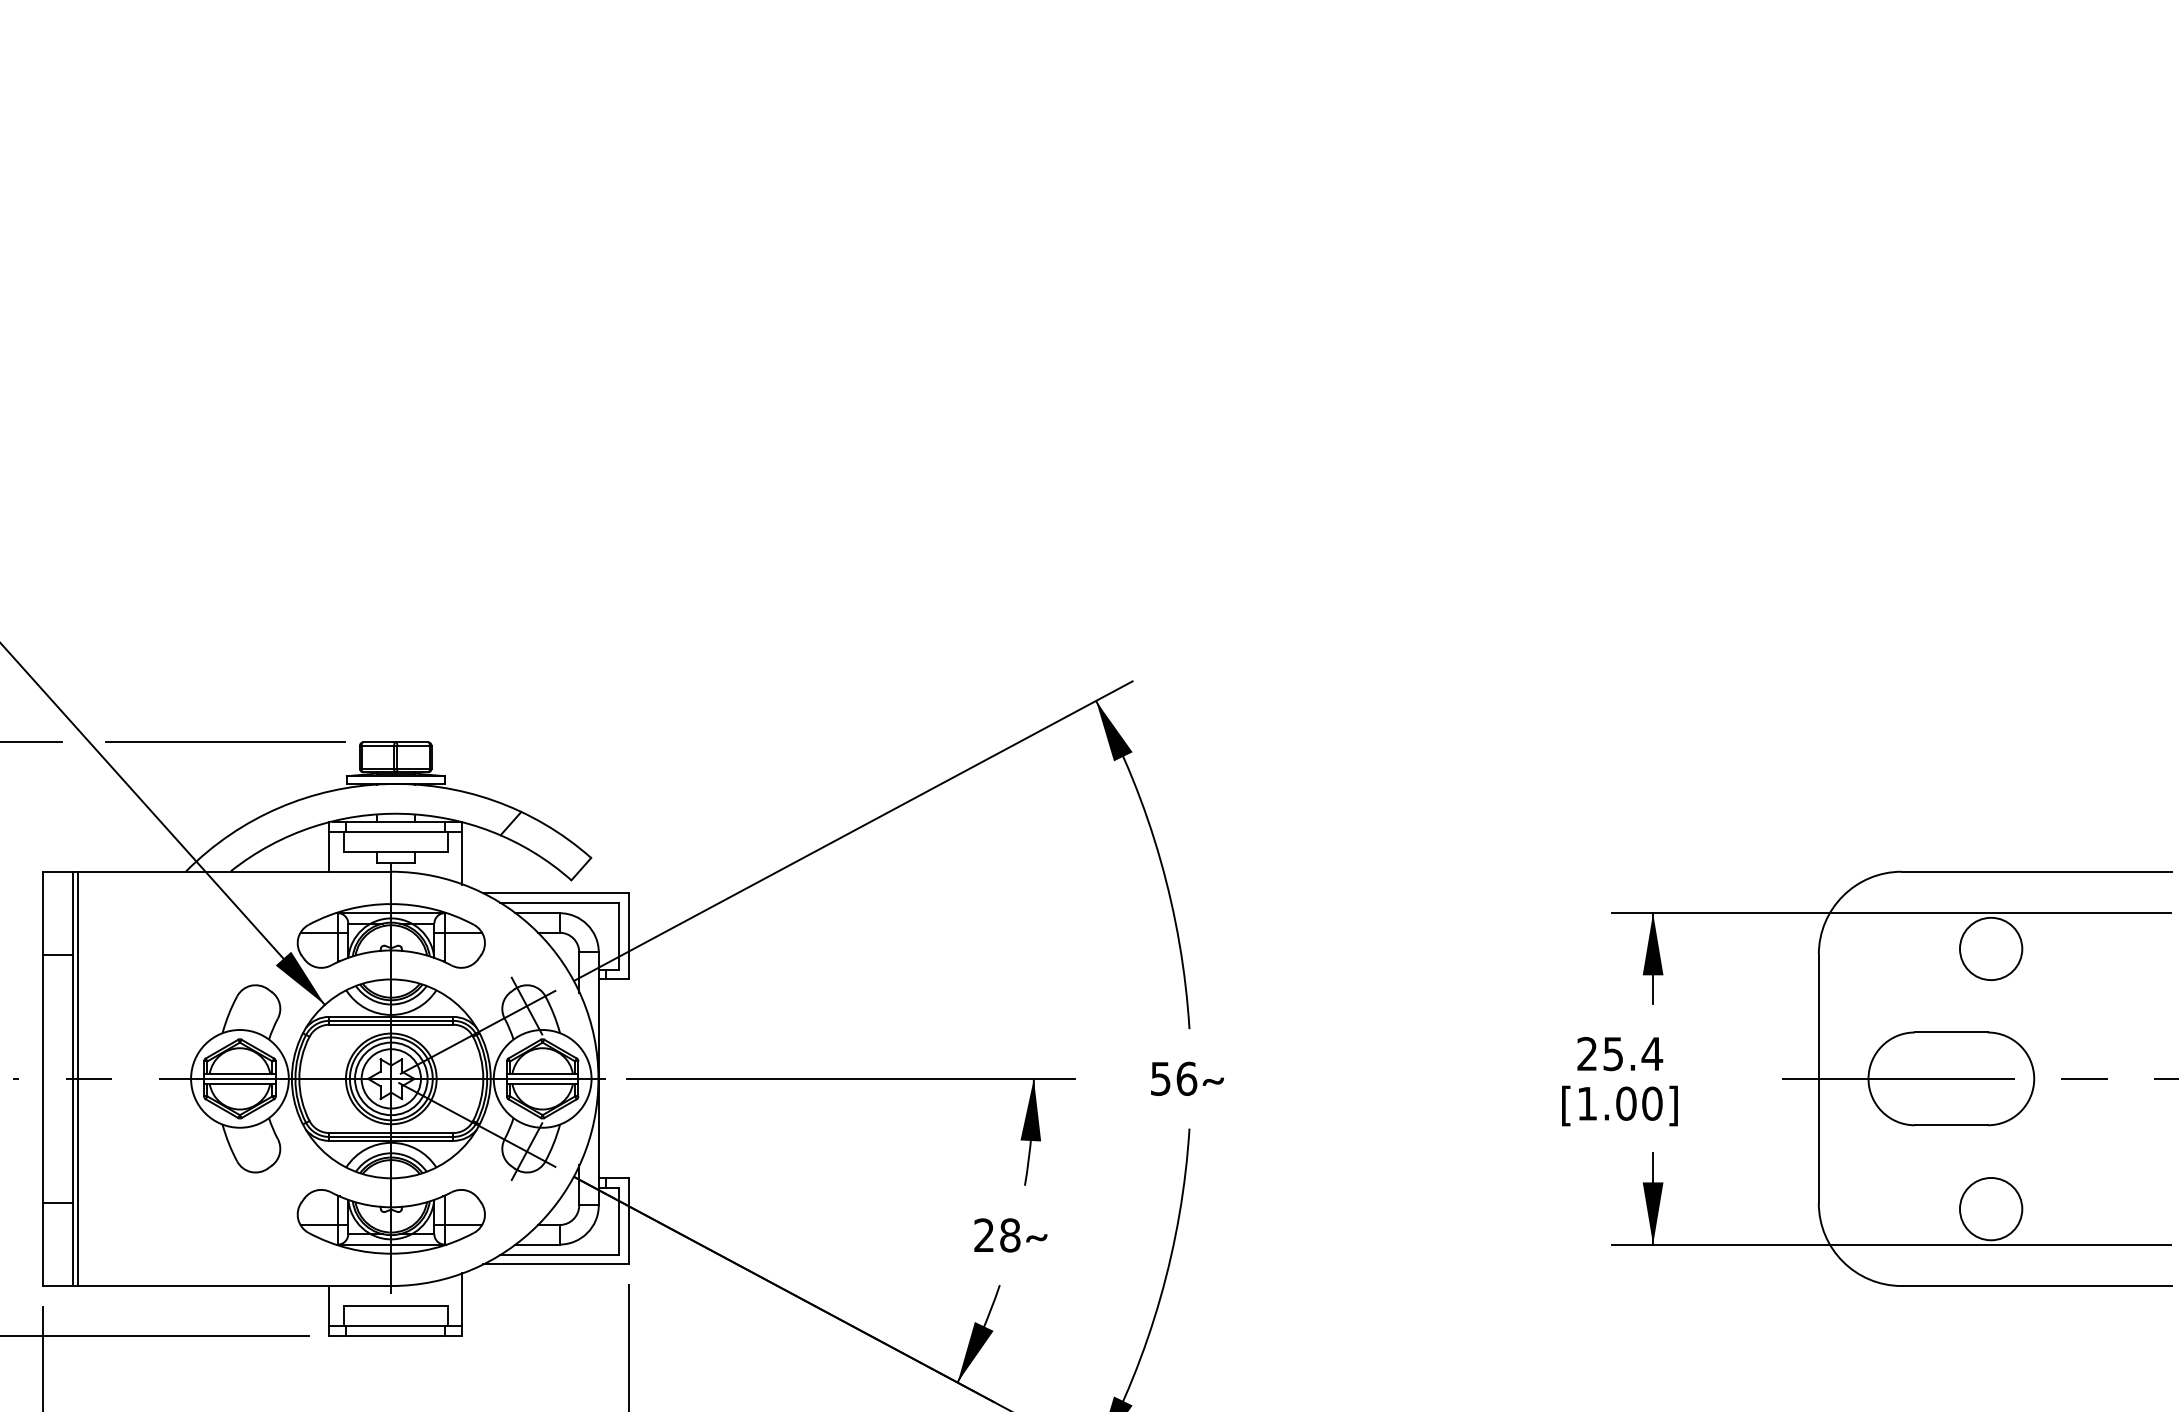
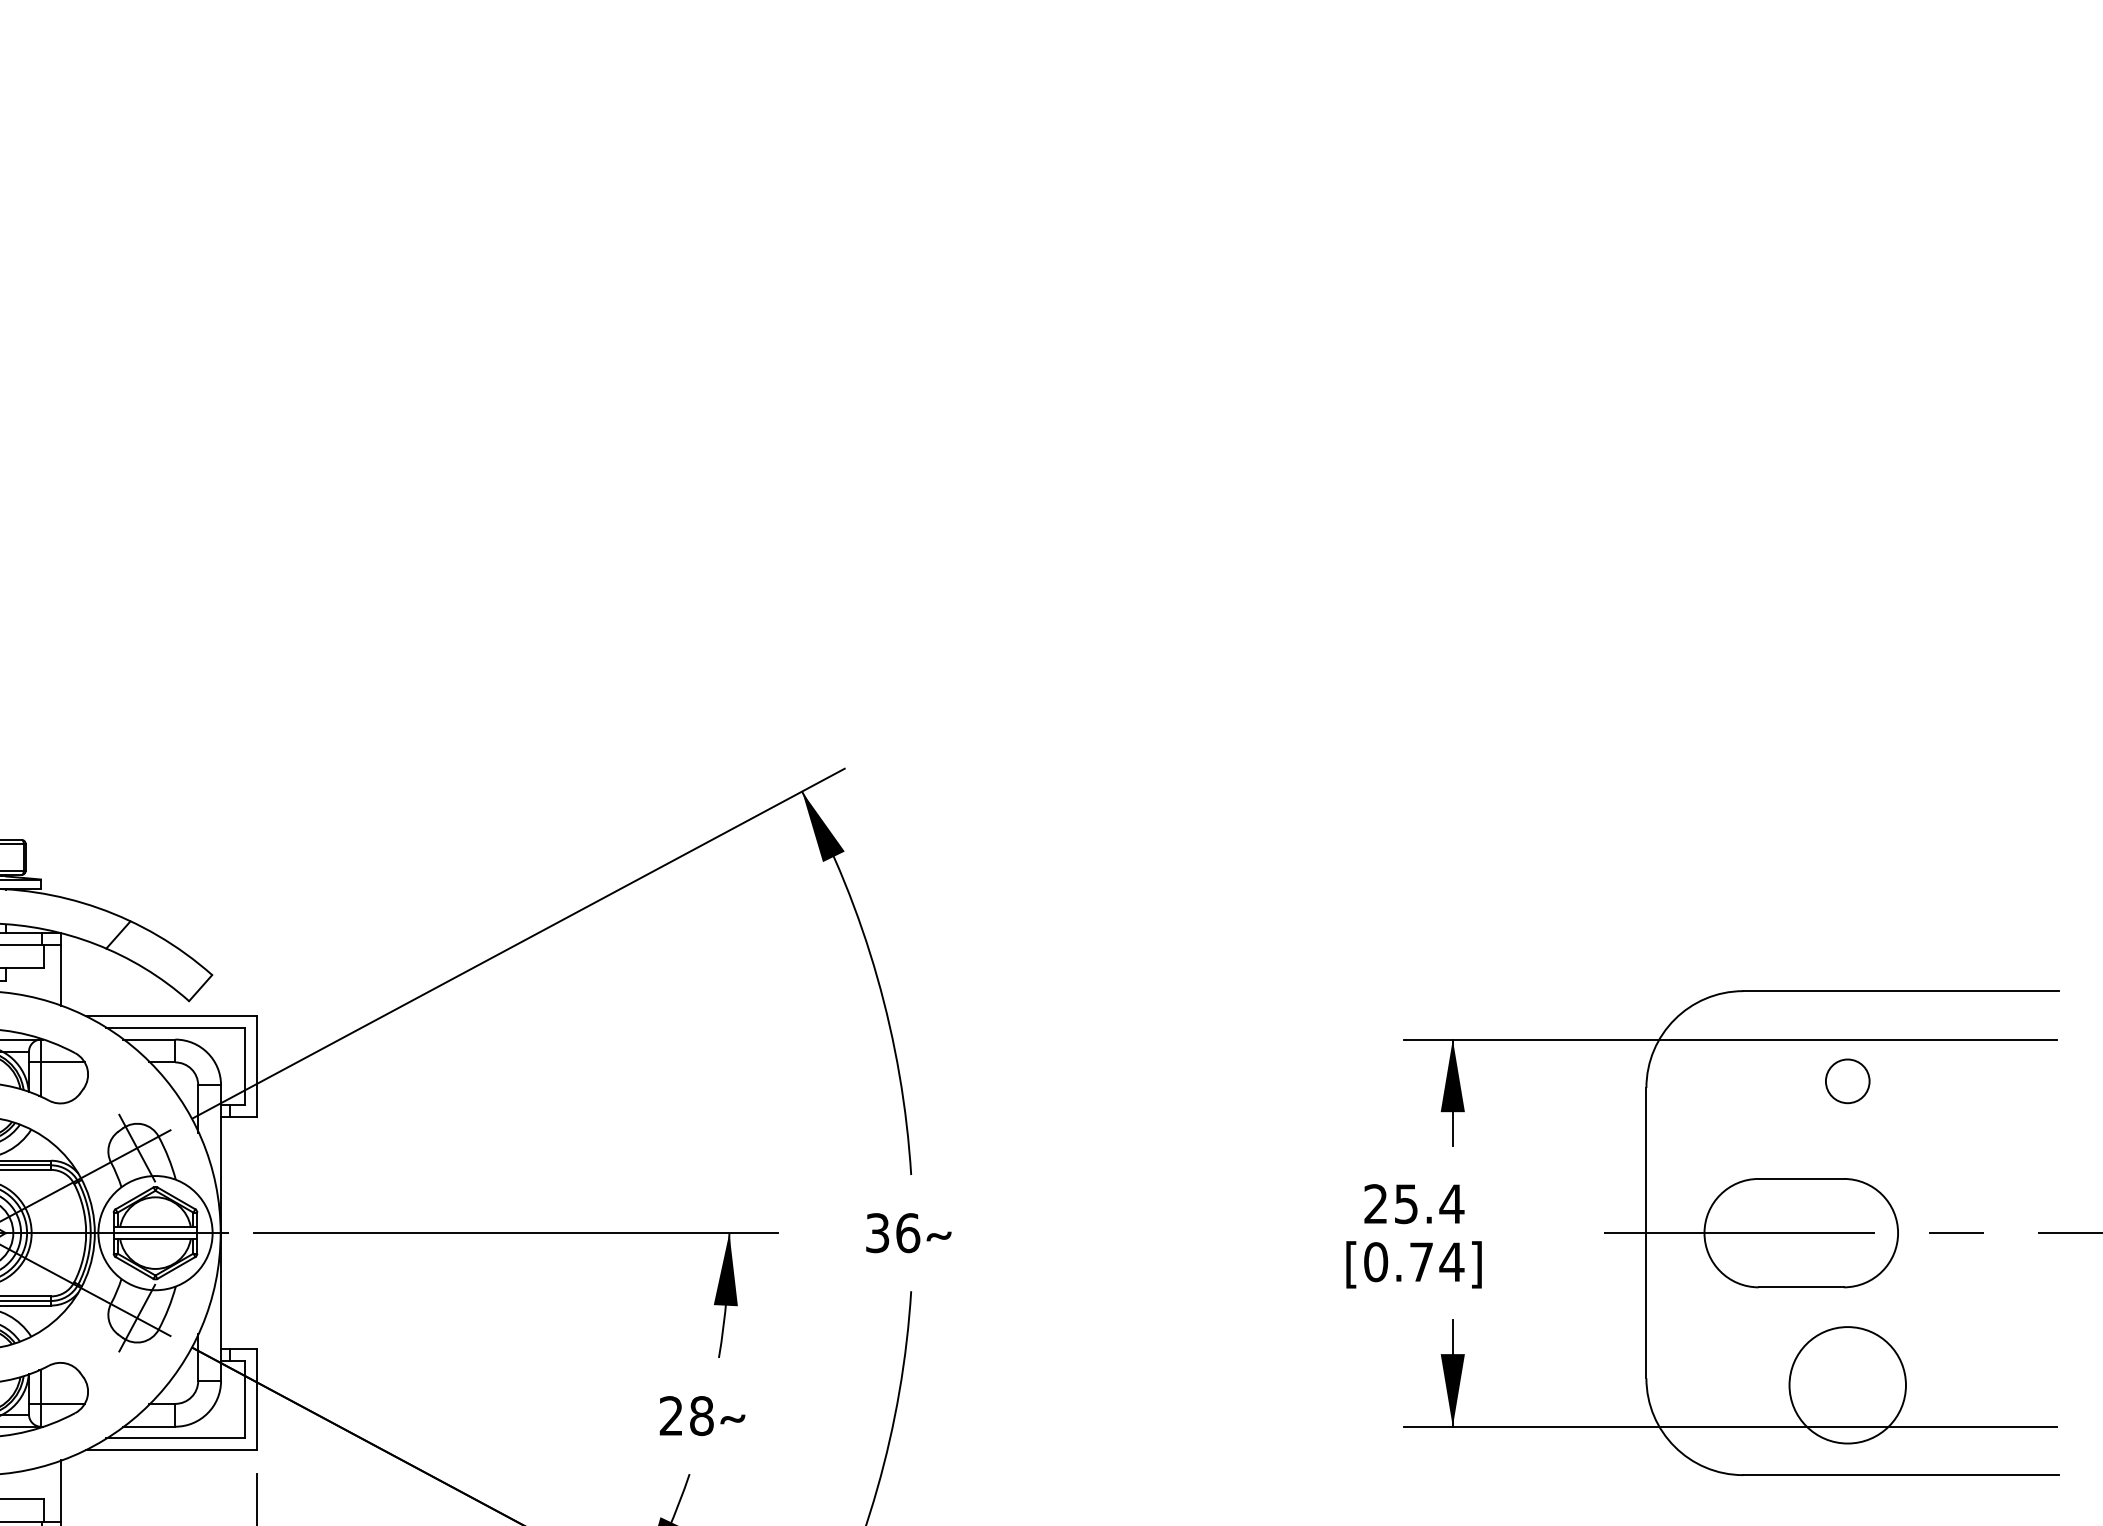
circle: (1990, 948) -> (1847, 1080), size x0.6
text: (1160, 1078) -> (877, 1232), 56 -> 36
text: (1620, 1103) -> (1414, 1261), [1.00] -> [0.74]
circle: (1990, 1208) -> (1847, 1384), size x1.6

